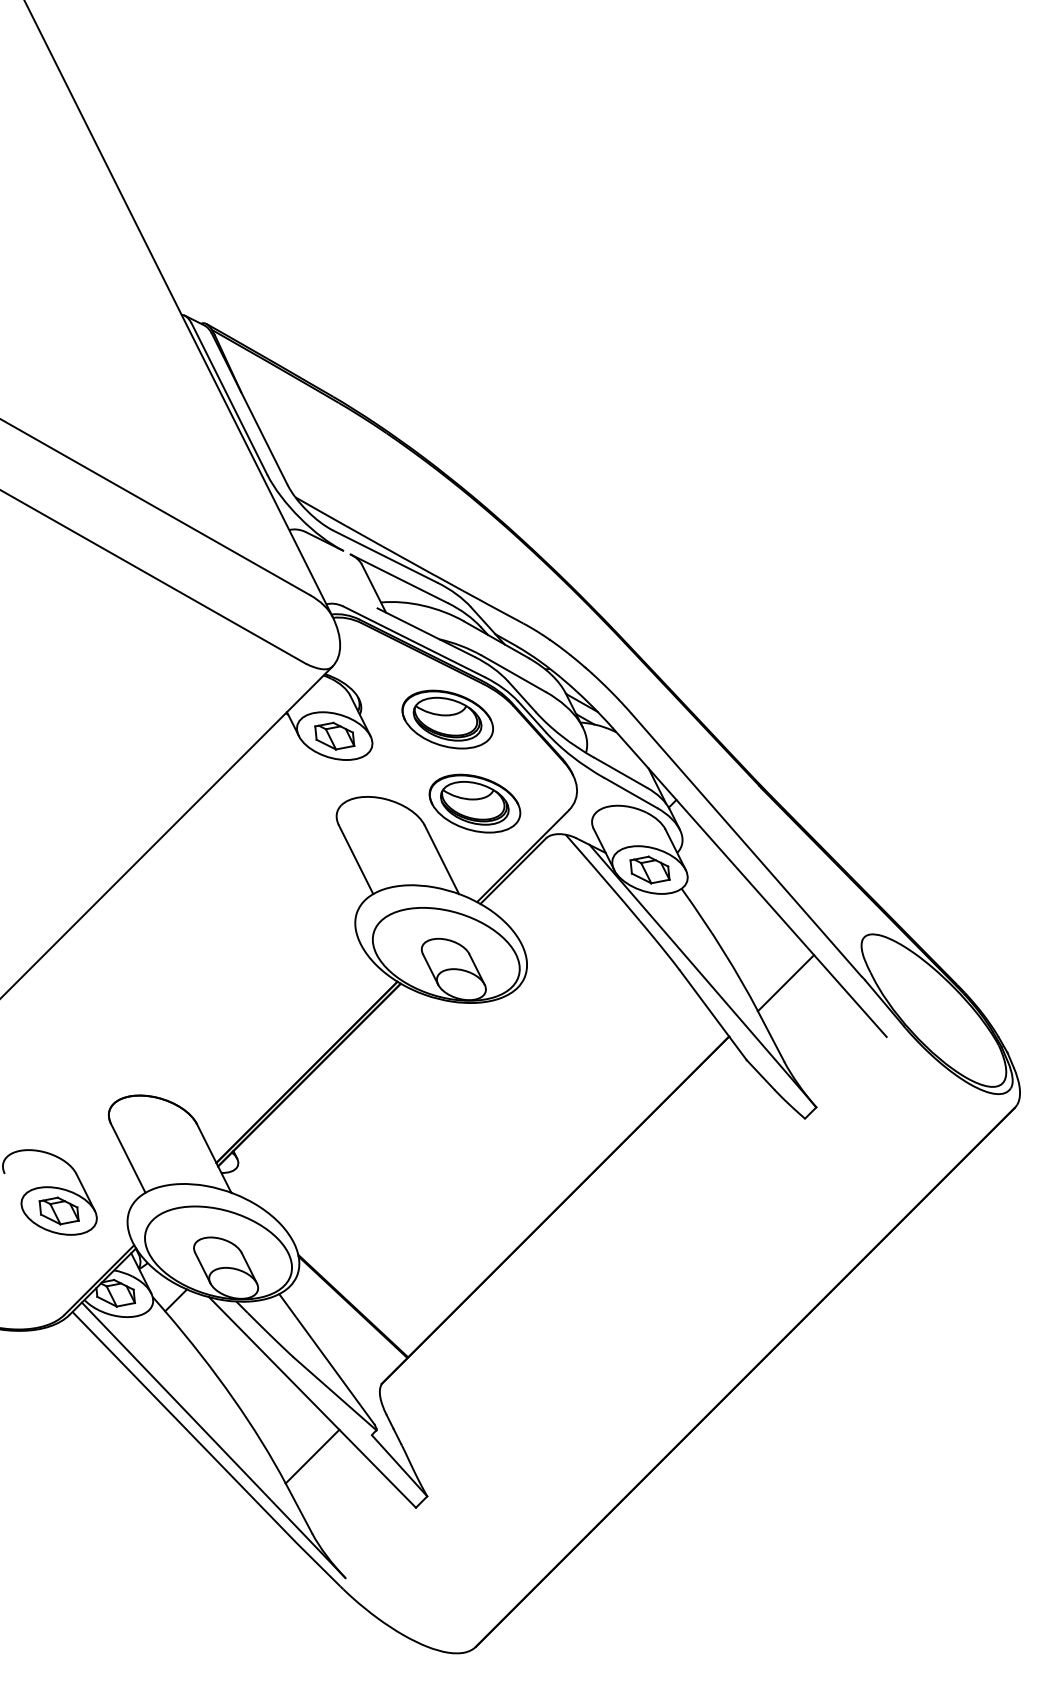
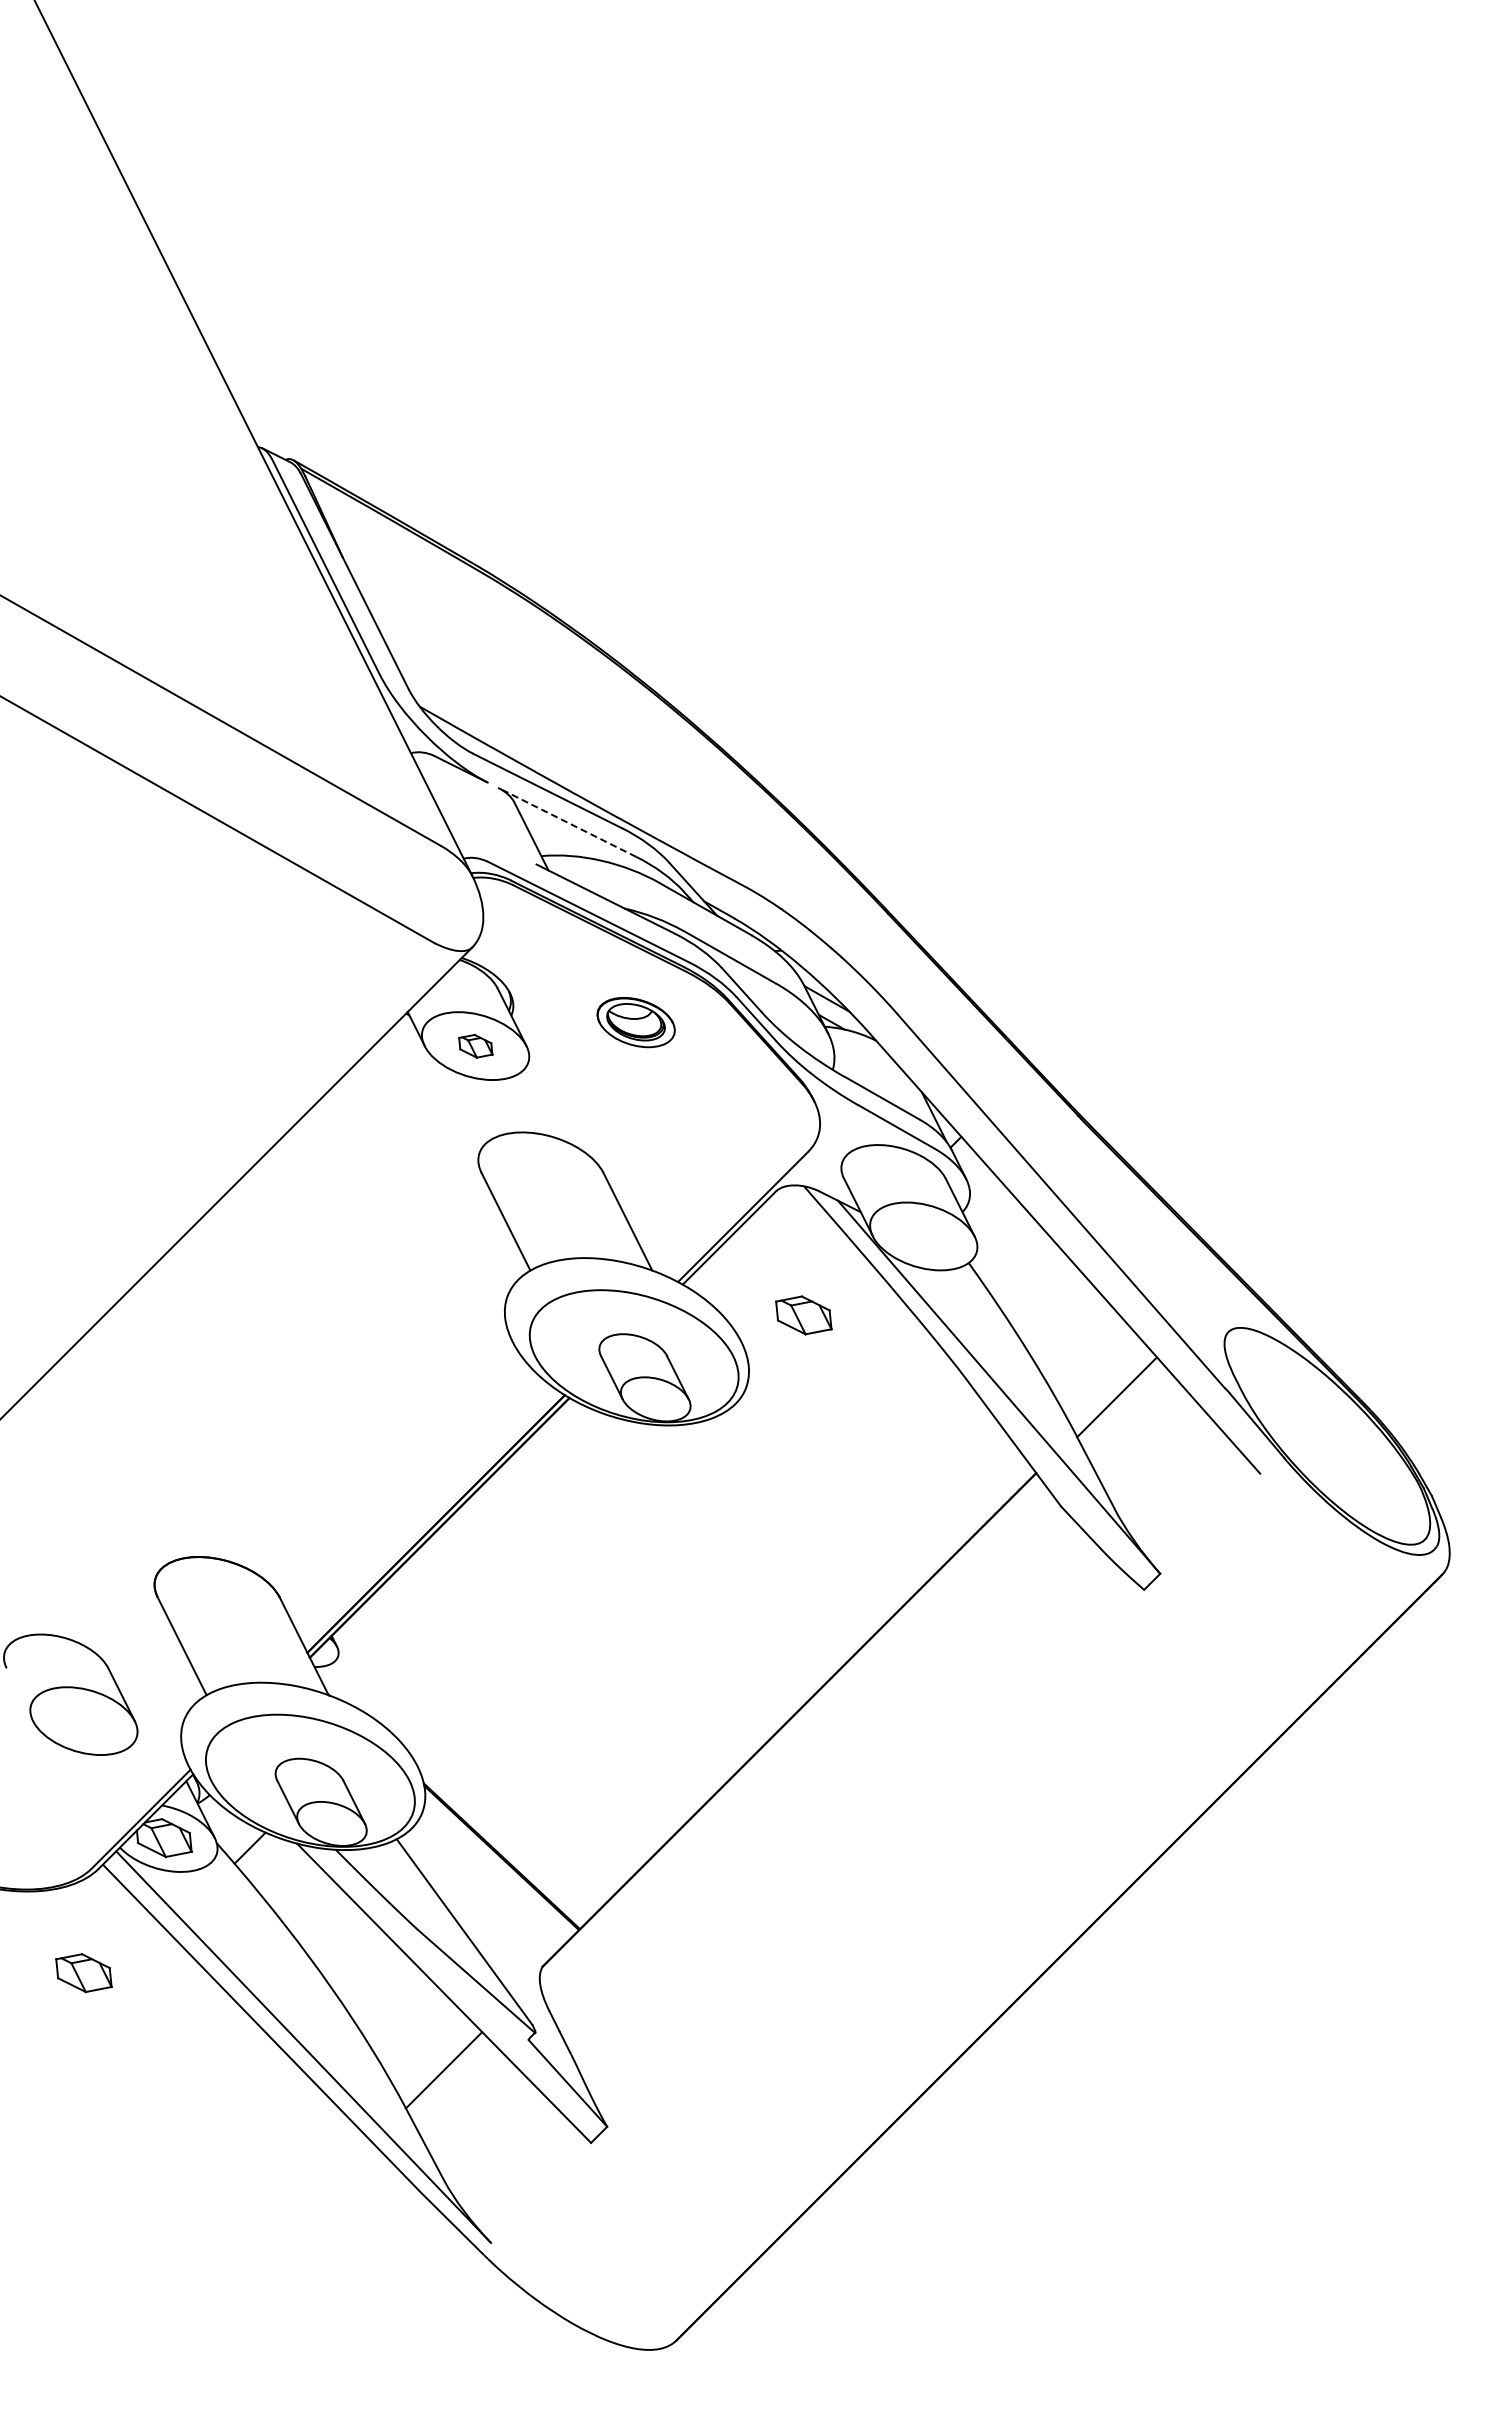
line: (398, 578) -> (566, 822), solid -> dashed
part: (447, 719) -> (635, 1022), size x0.6
part: (334, 736) -> (475, 1046), size x0.6
part: (474, 803) -> (674, 1142), removed
part: (649, 870) -> (803, 1315), moved
part: (58, 1211) -> (83, 1973), moved

